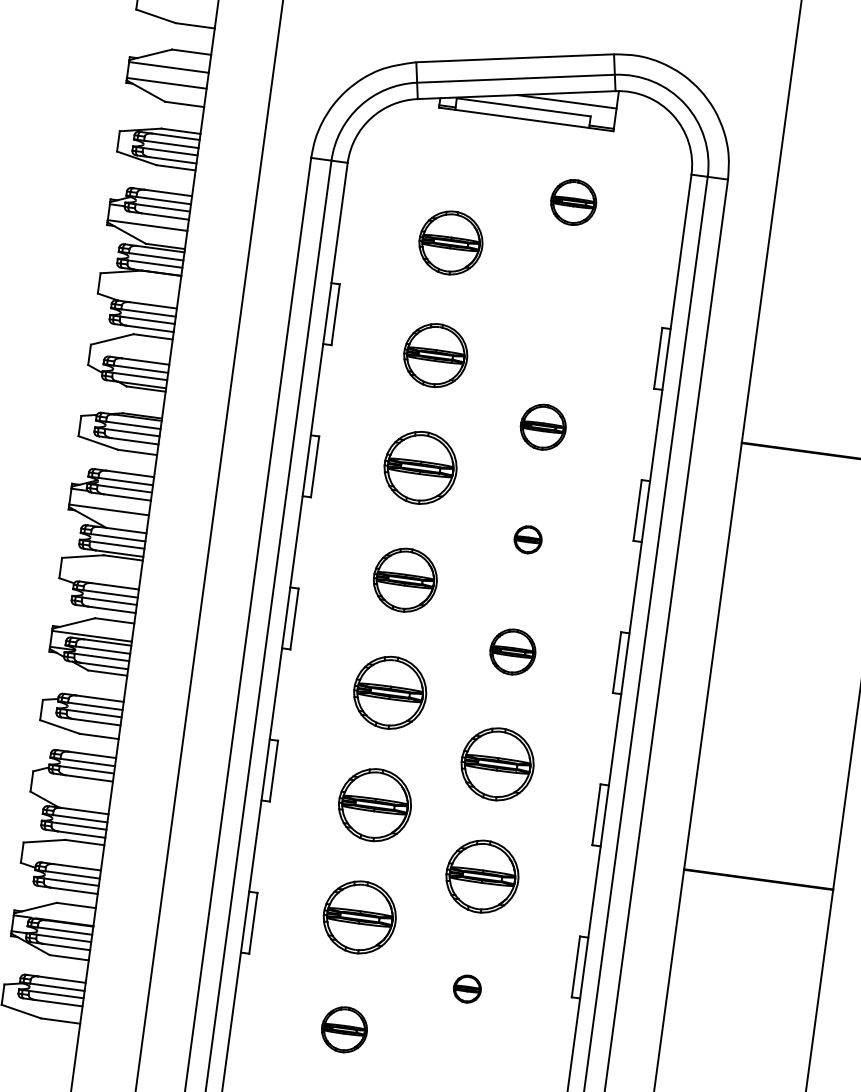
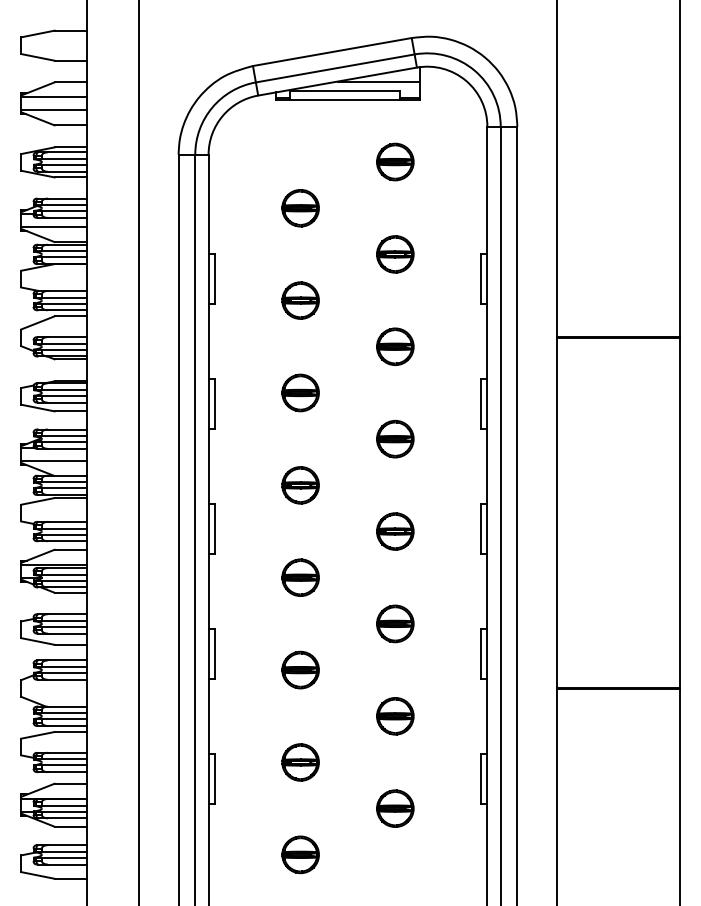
part: (450, 243) -> (300, 208), size x0.71
part: (558, 315) -> (395, 254), added
part: (435, 355) -> (300, 300), size x0.71
part: (420, 467) -> (300, 392), size x0.62
part: (528, 540) -> (395, 439), size x1.67
part: (405, 580) -> (300, 485), size x0.71
part: (389, 692) -> (300, 577), size x0.62
part: (497, 763) -> (395, 623), size x0.62
part: (374, 804) -> (300, 669), size x0.62
part: (482, 877) -> (395, 716), size x0.62
part: (359, 917) -> (300, 762), size x0.62
part: (467, 989) -> (395, 808), size x1.67

